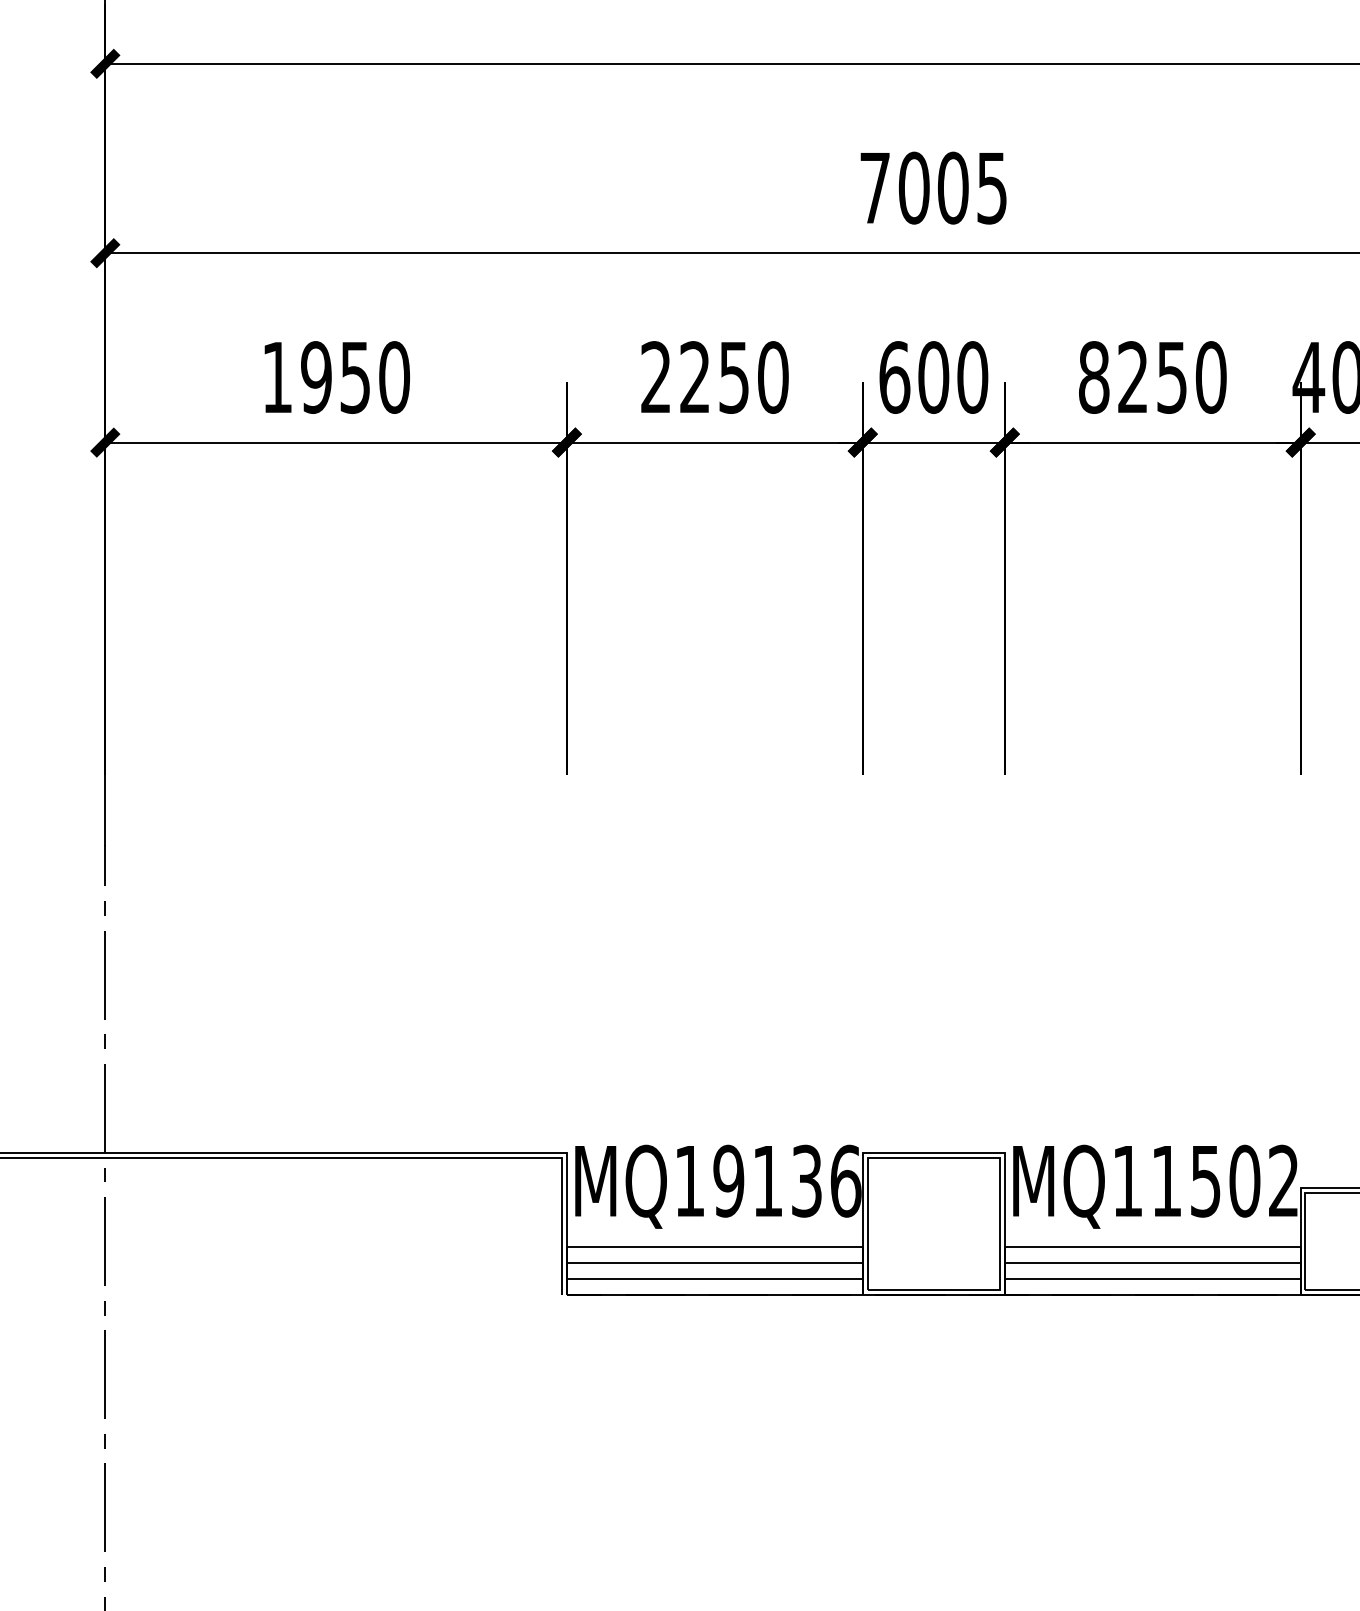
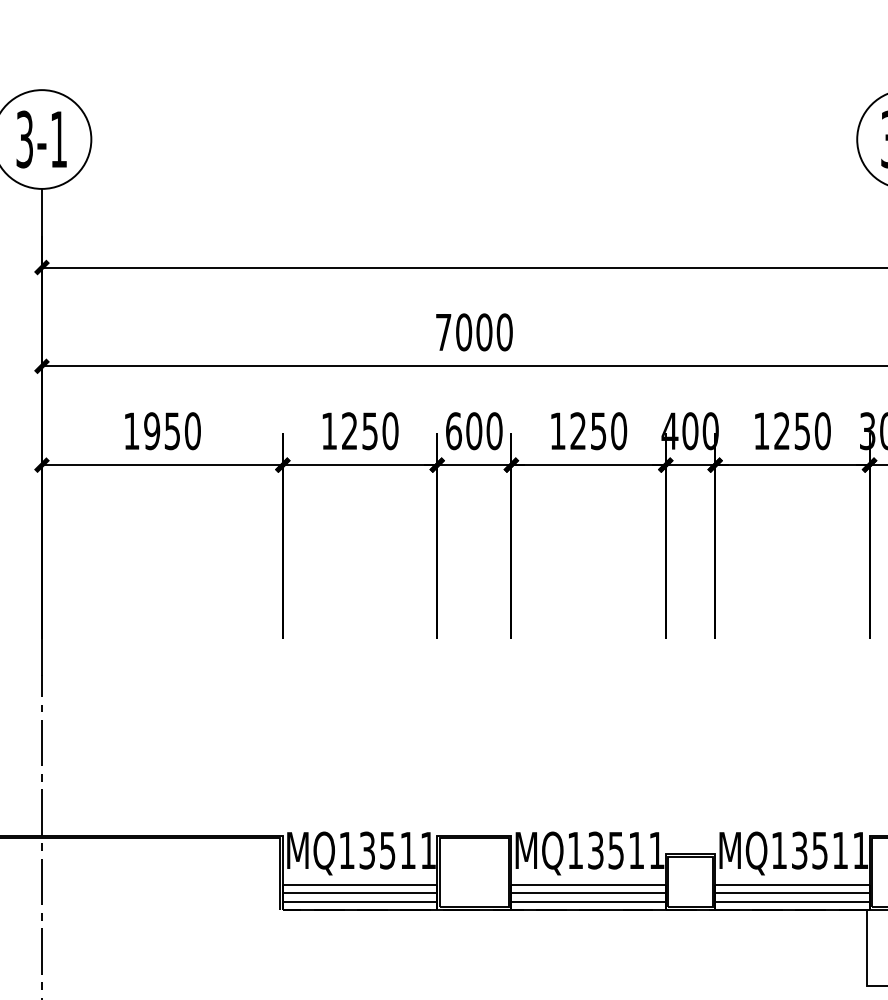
text: (991, 188) -> (504, 332), 7005 -> 7000
text: (654, 376) -> (328, 430), 2250 -> 1250
text: (1093, 378) -> (557, 431), 8250 -> 1250
text: (786, 1181) -> (397, 850), MQ19136 -> MQ13511
text: (1225, 1181) -> (626, 850), MQ11502 -> MQ13511

